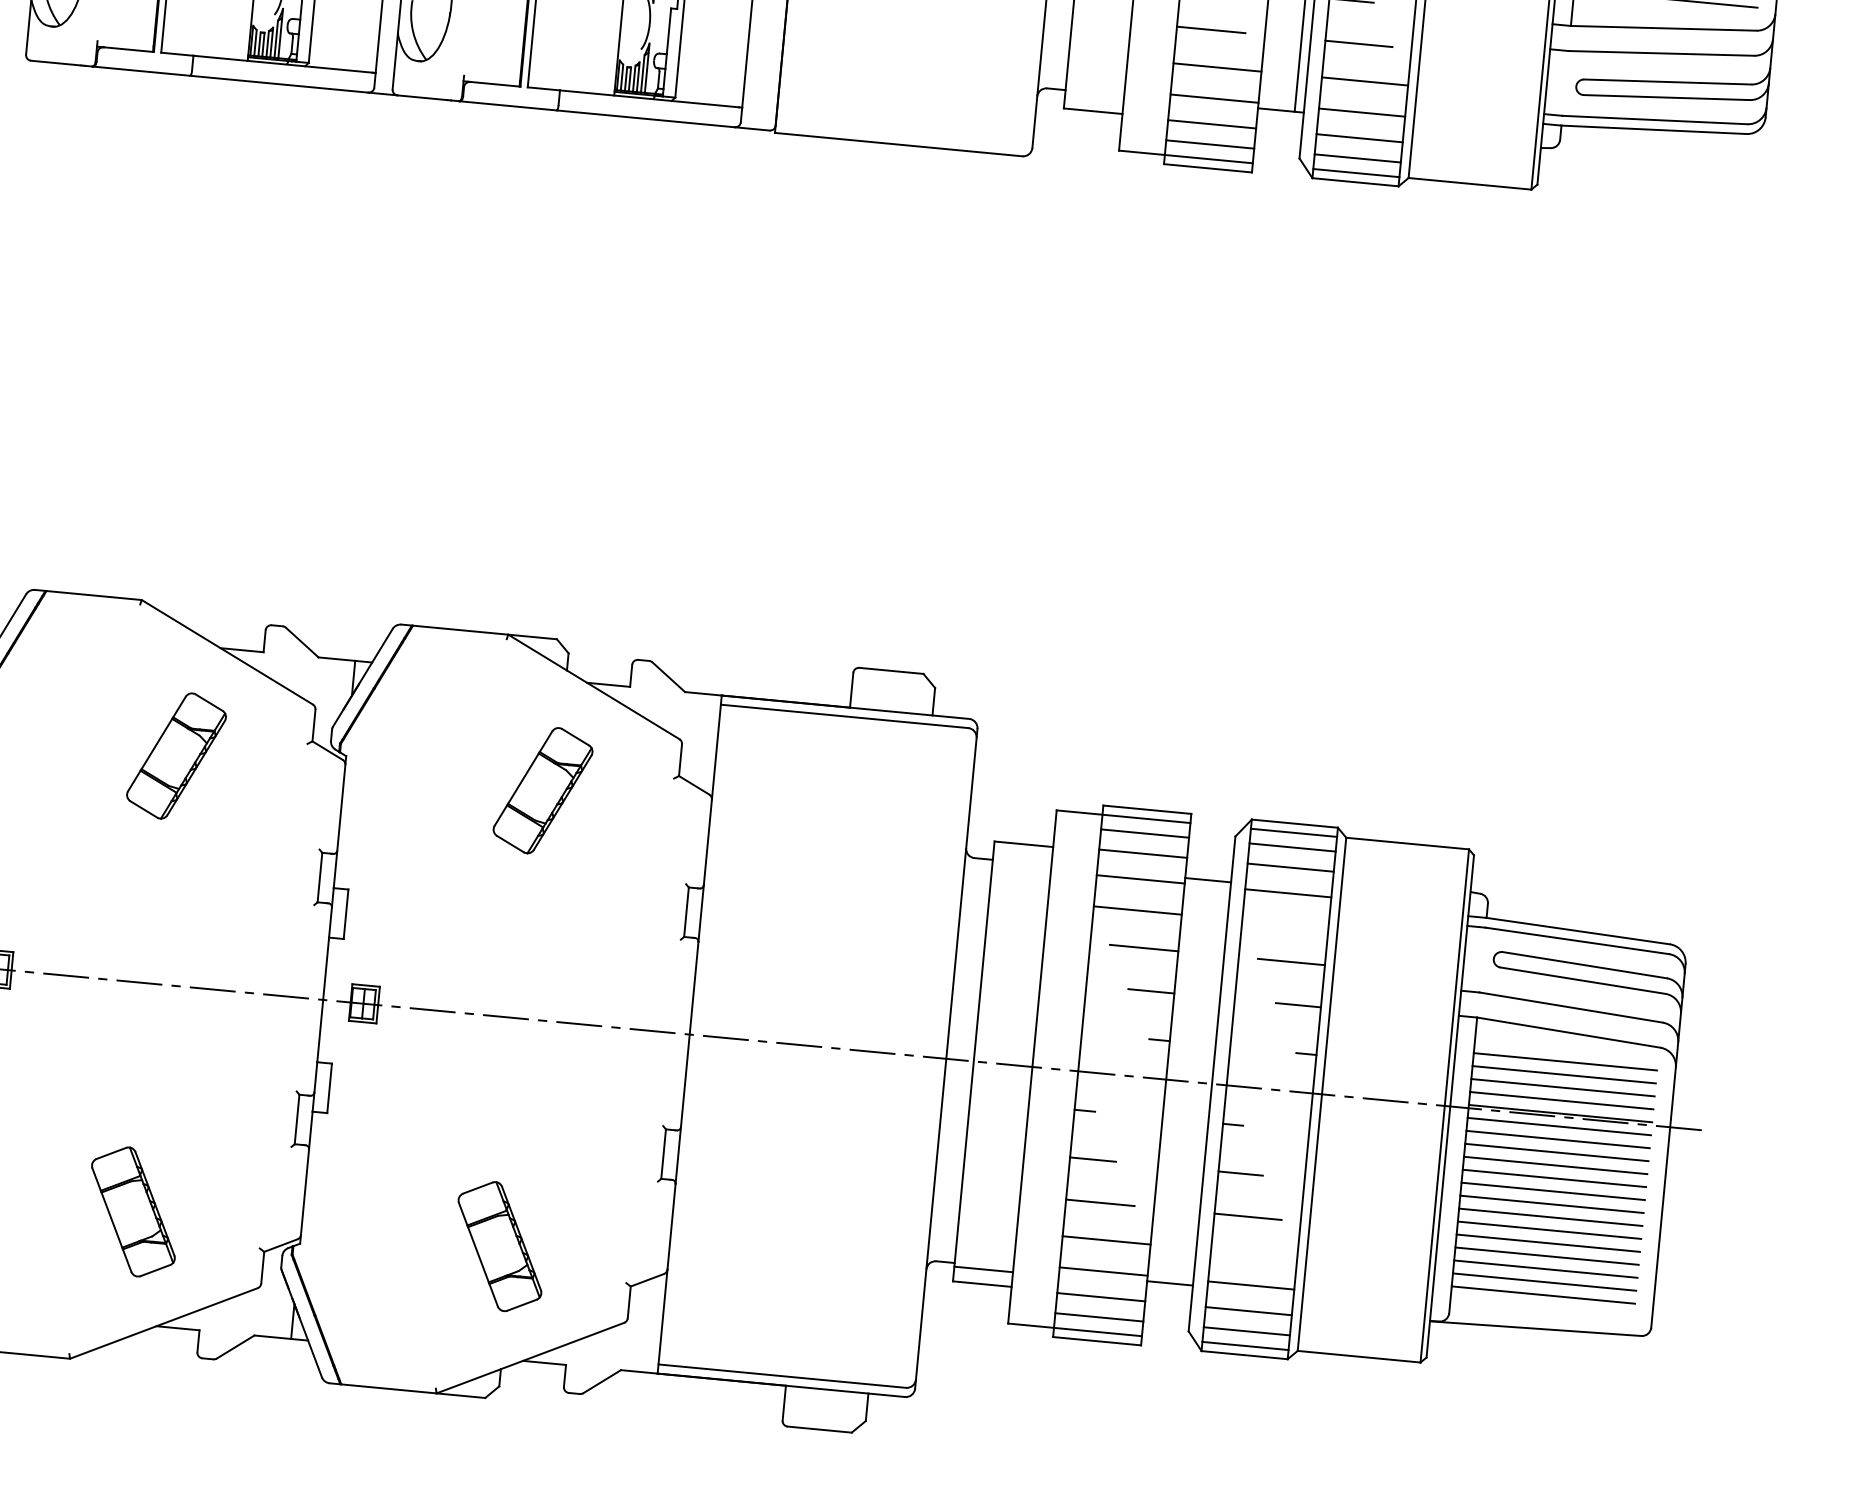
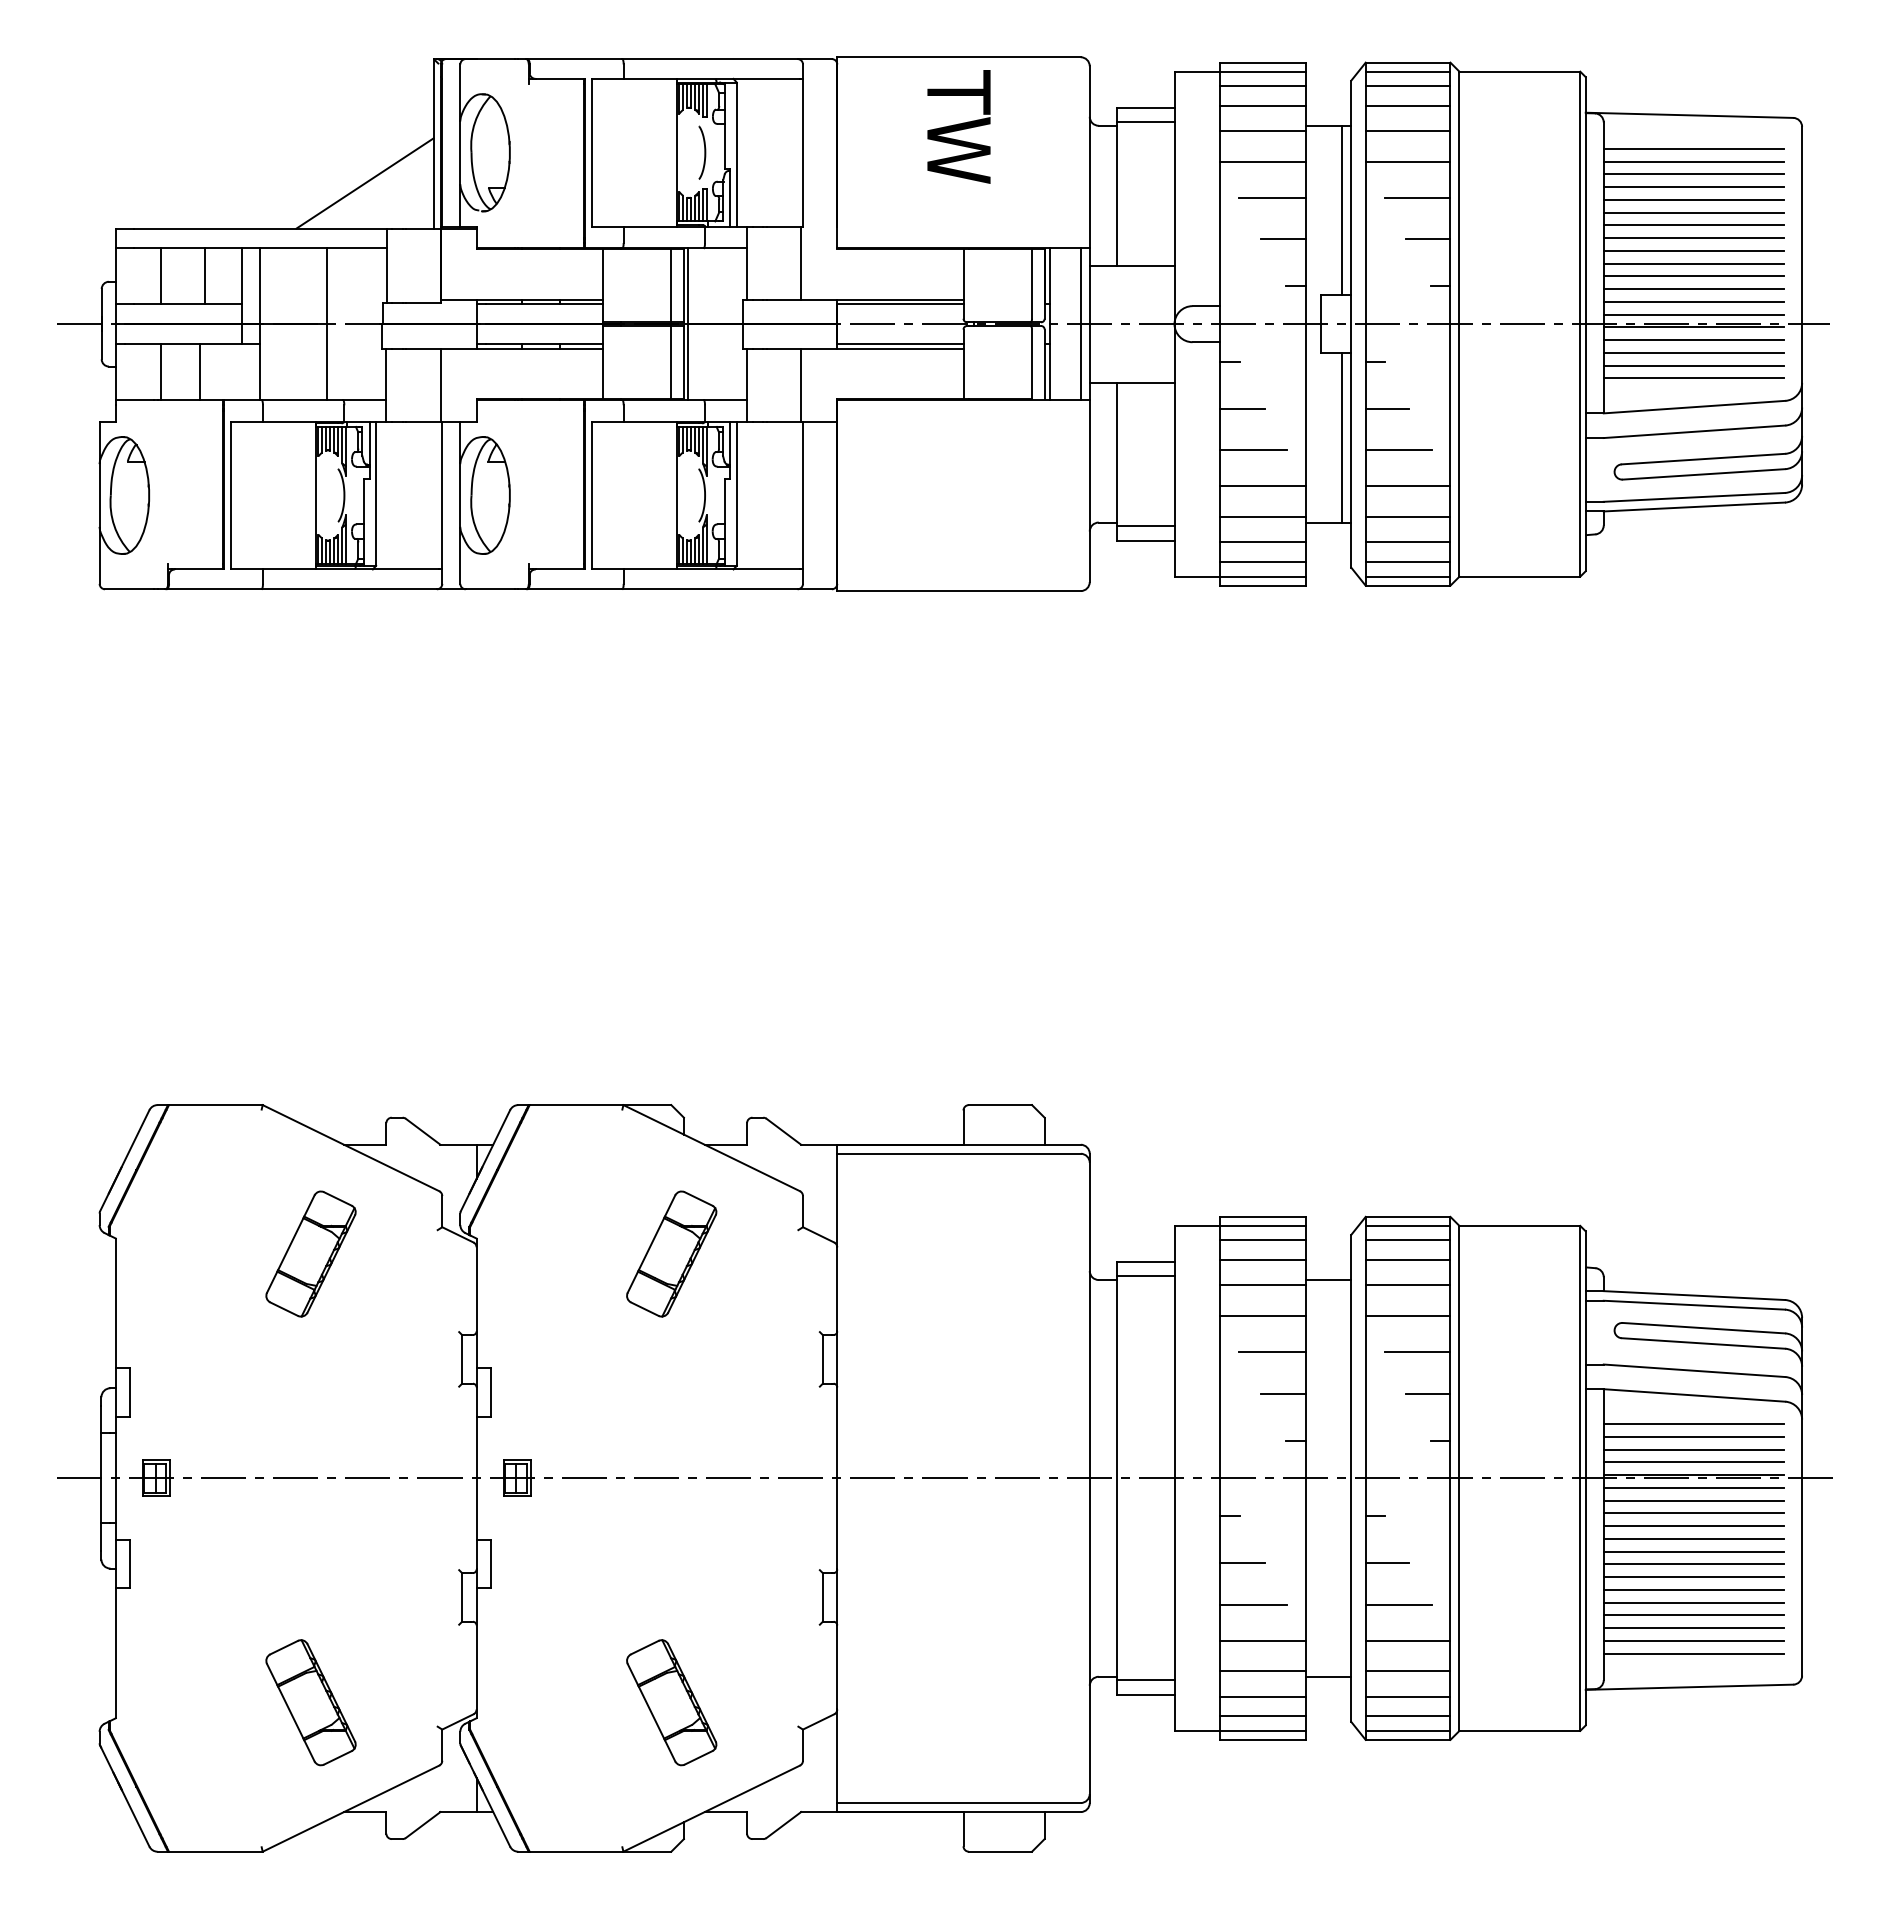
line: (1094, 96) -> (1145, 526), added
line: (1022, 859) -> (1145, 1276), added
line: (1284, 924) -> (1407, 1316), added
line: (1253, 1254) -> (1407, 1640), added

